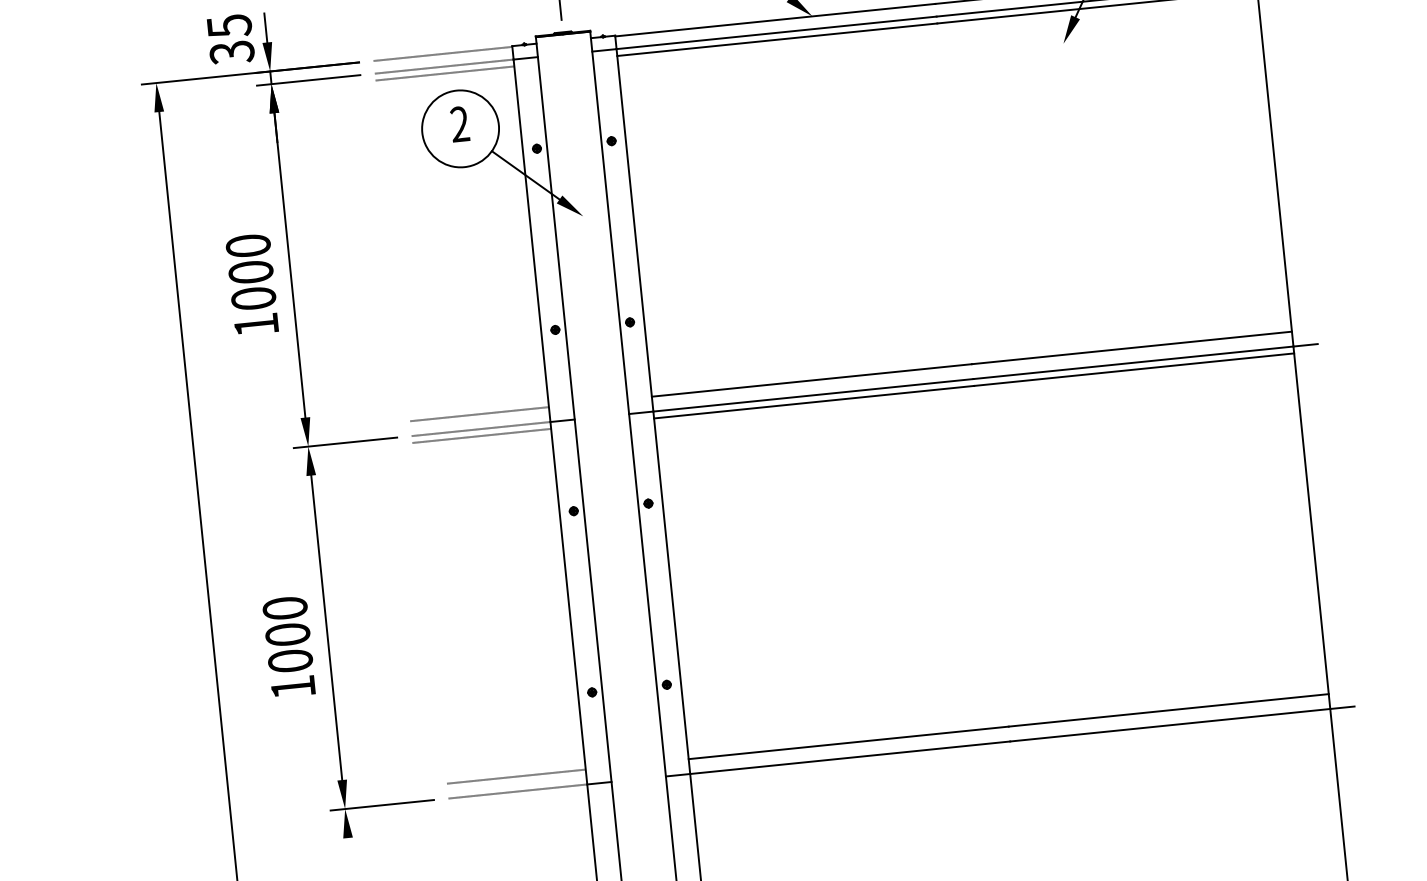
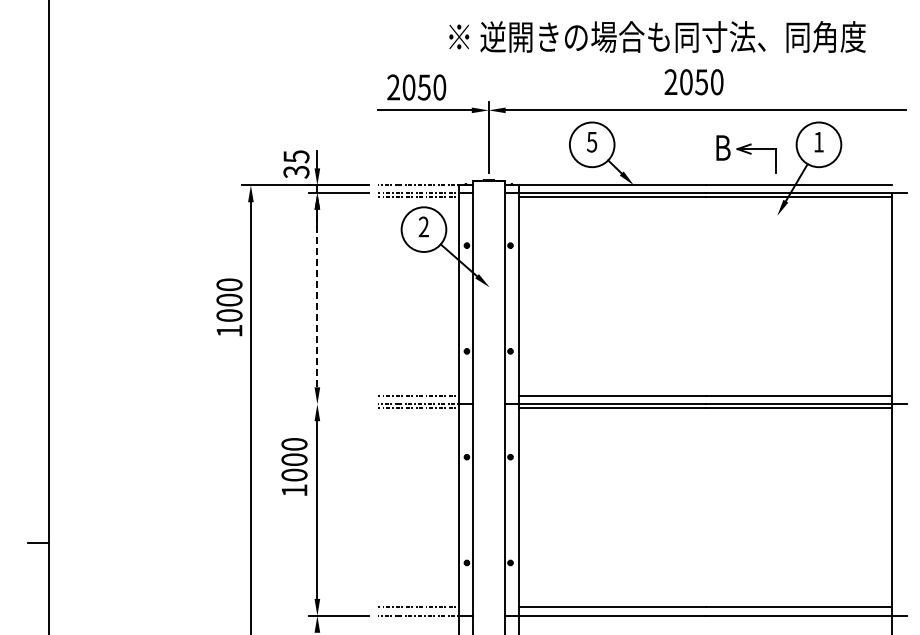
line: (290, 265) -> (317, 298), solid -> dashed
text: (252, 284) -> (229, 307), moved
line: (344, 443) -> (338, 404), removed
text: (289, 646) -> (294, 466), moved

